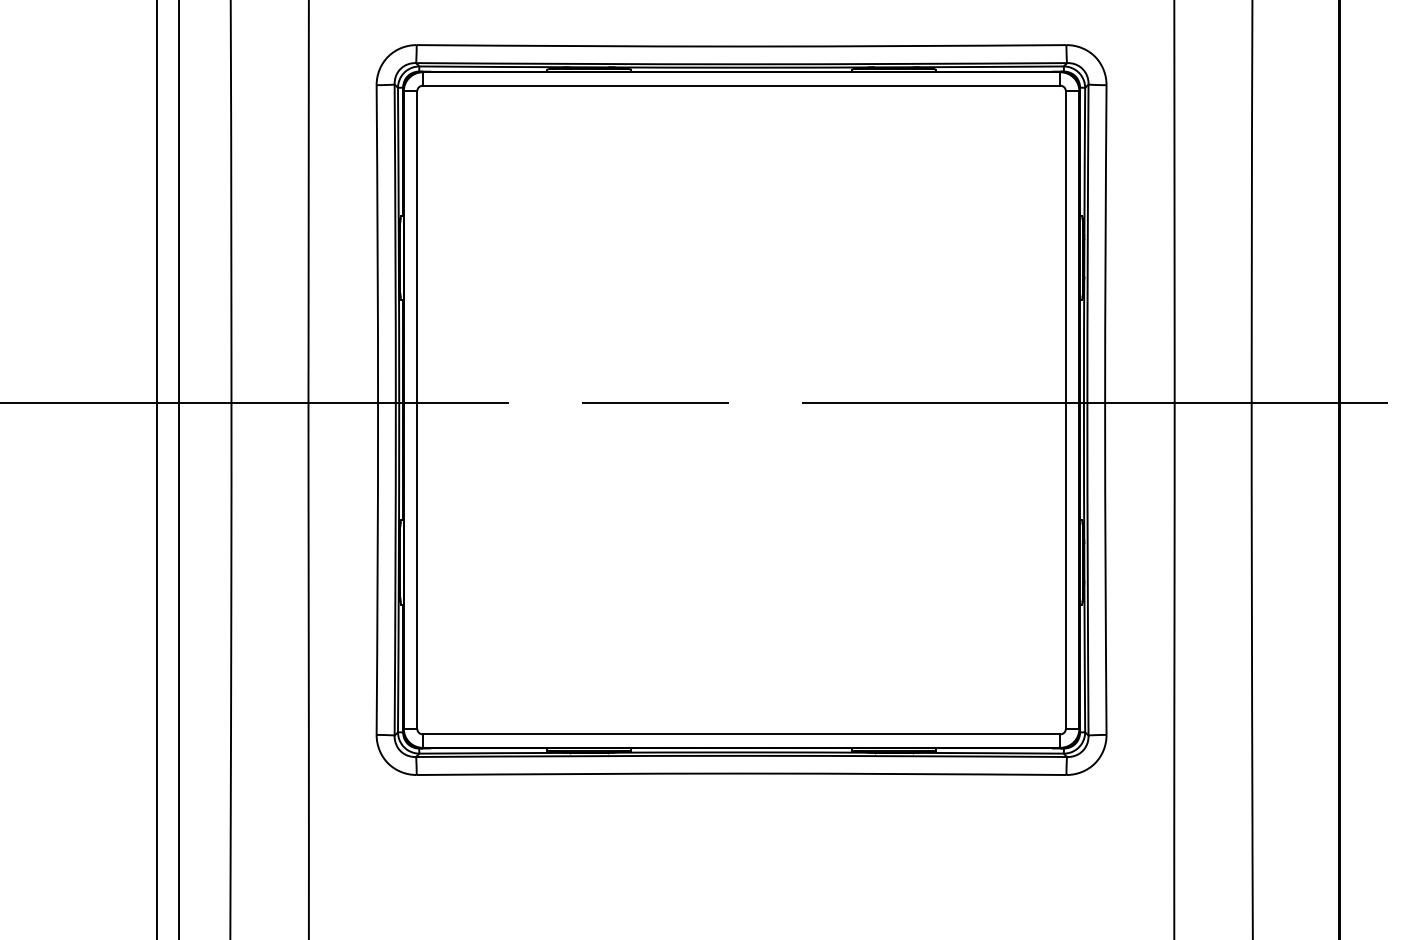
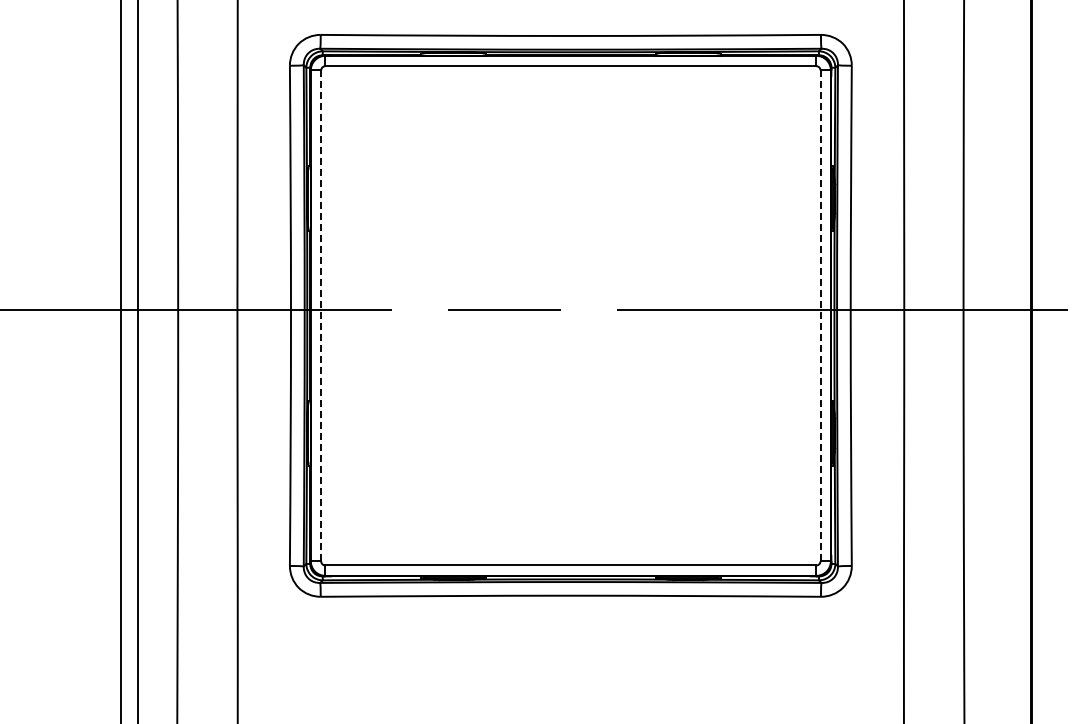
line: (417, 409) -> (321, 315), solid -> dashed
line: (1065, 410) -> (820, 316), solid -> dashed

